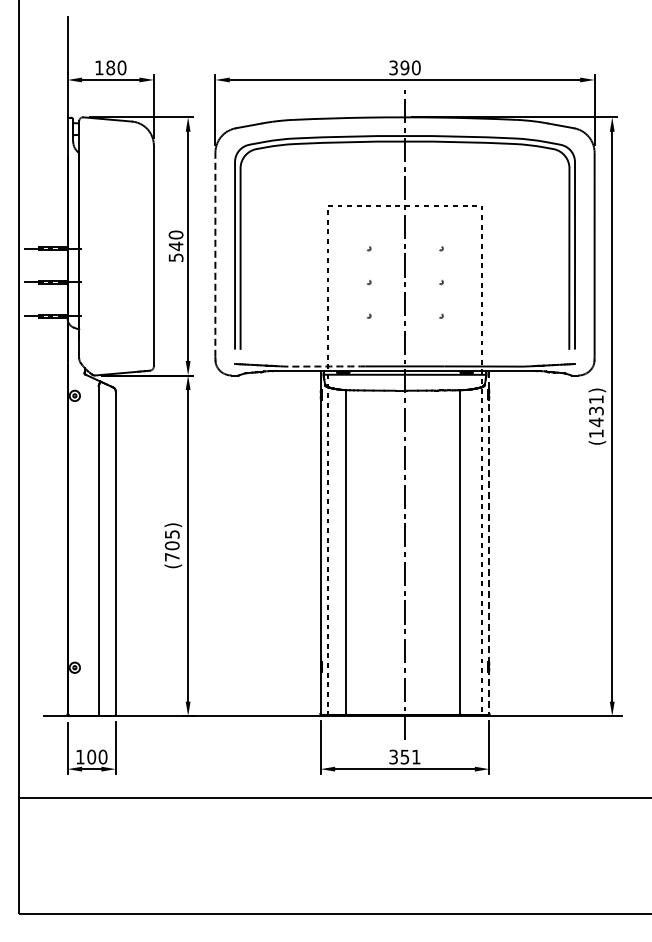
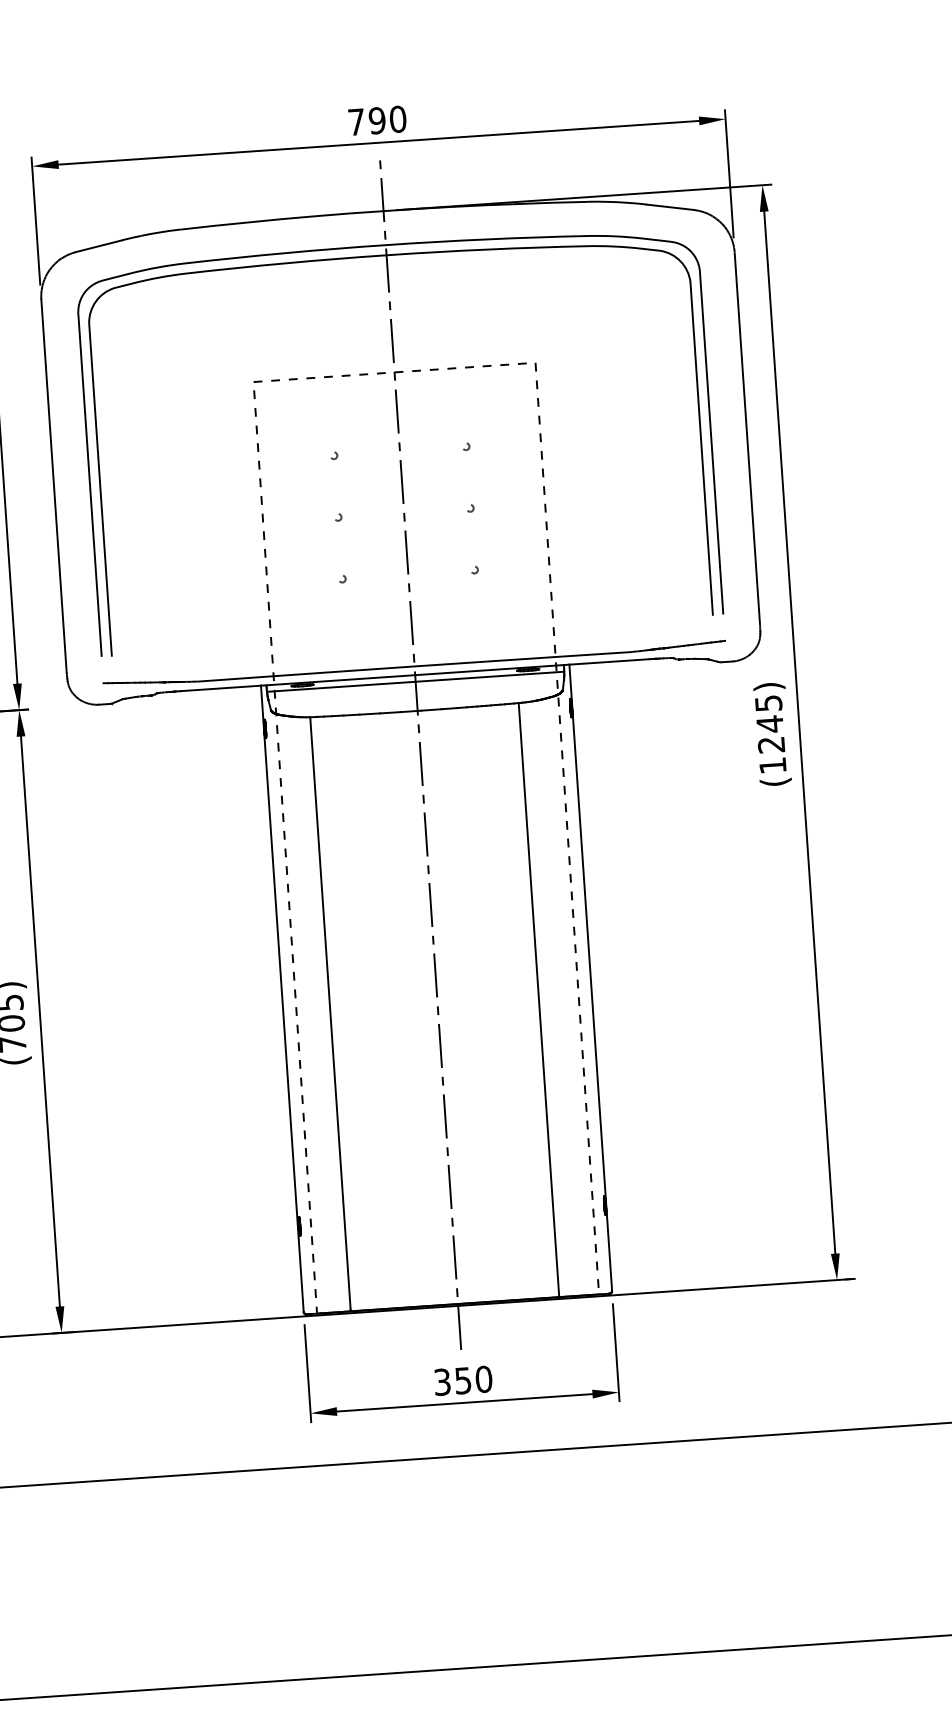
text: (393, 67) -> (356, 121), 390 -> 790
line: (215, 254) -> (54, 485), dashed -> solid
arc: (325, 366) -> (269, 676), dashed -> solid
text: (596, 411) -> (770, 725), (1431) -> (1245)
line: (489, 542) -> (591, 977), dashed -> solid
text: (415, 756) -> (482, 1378), 351 -> 350

